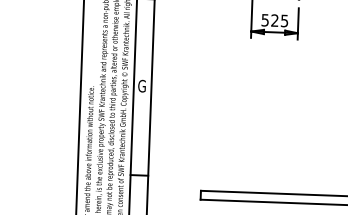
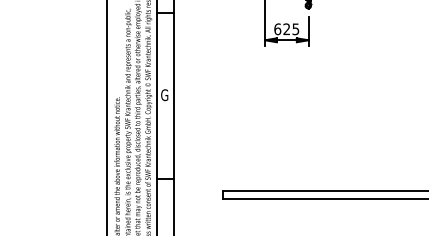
text: (265, 20) -> (277, 29), 525 -> 625

